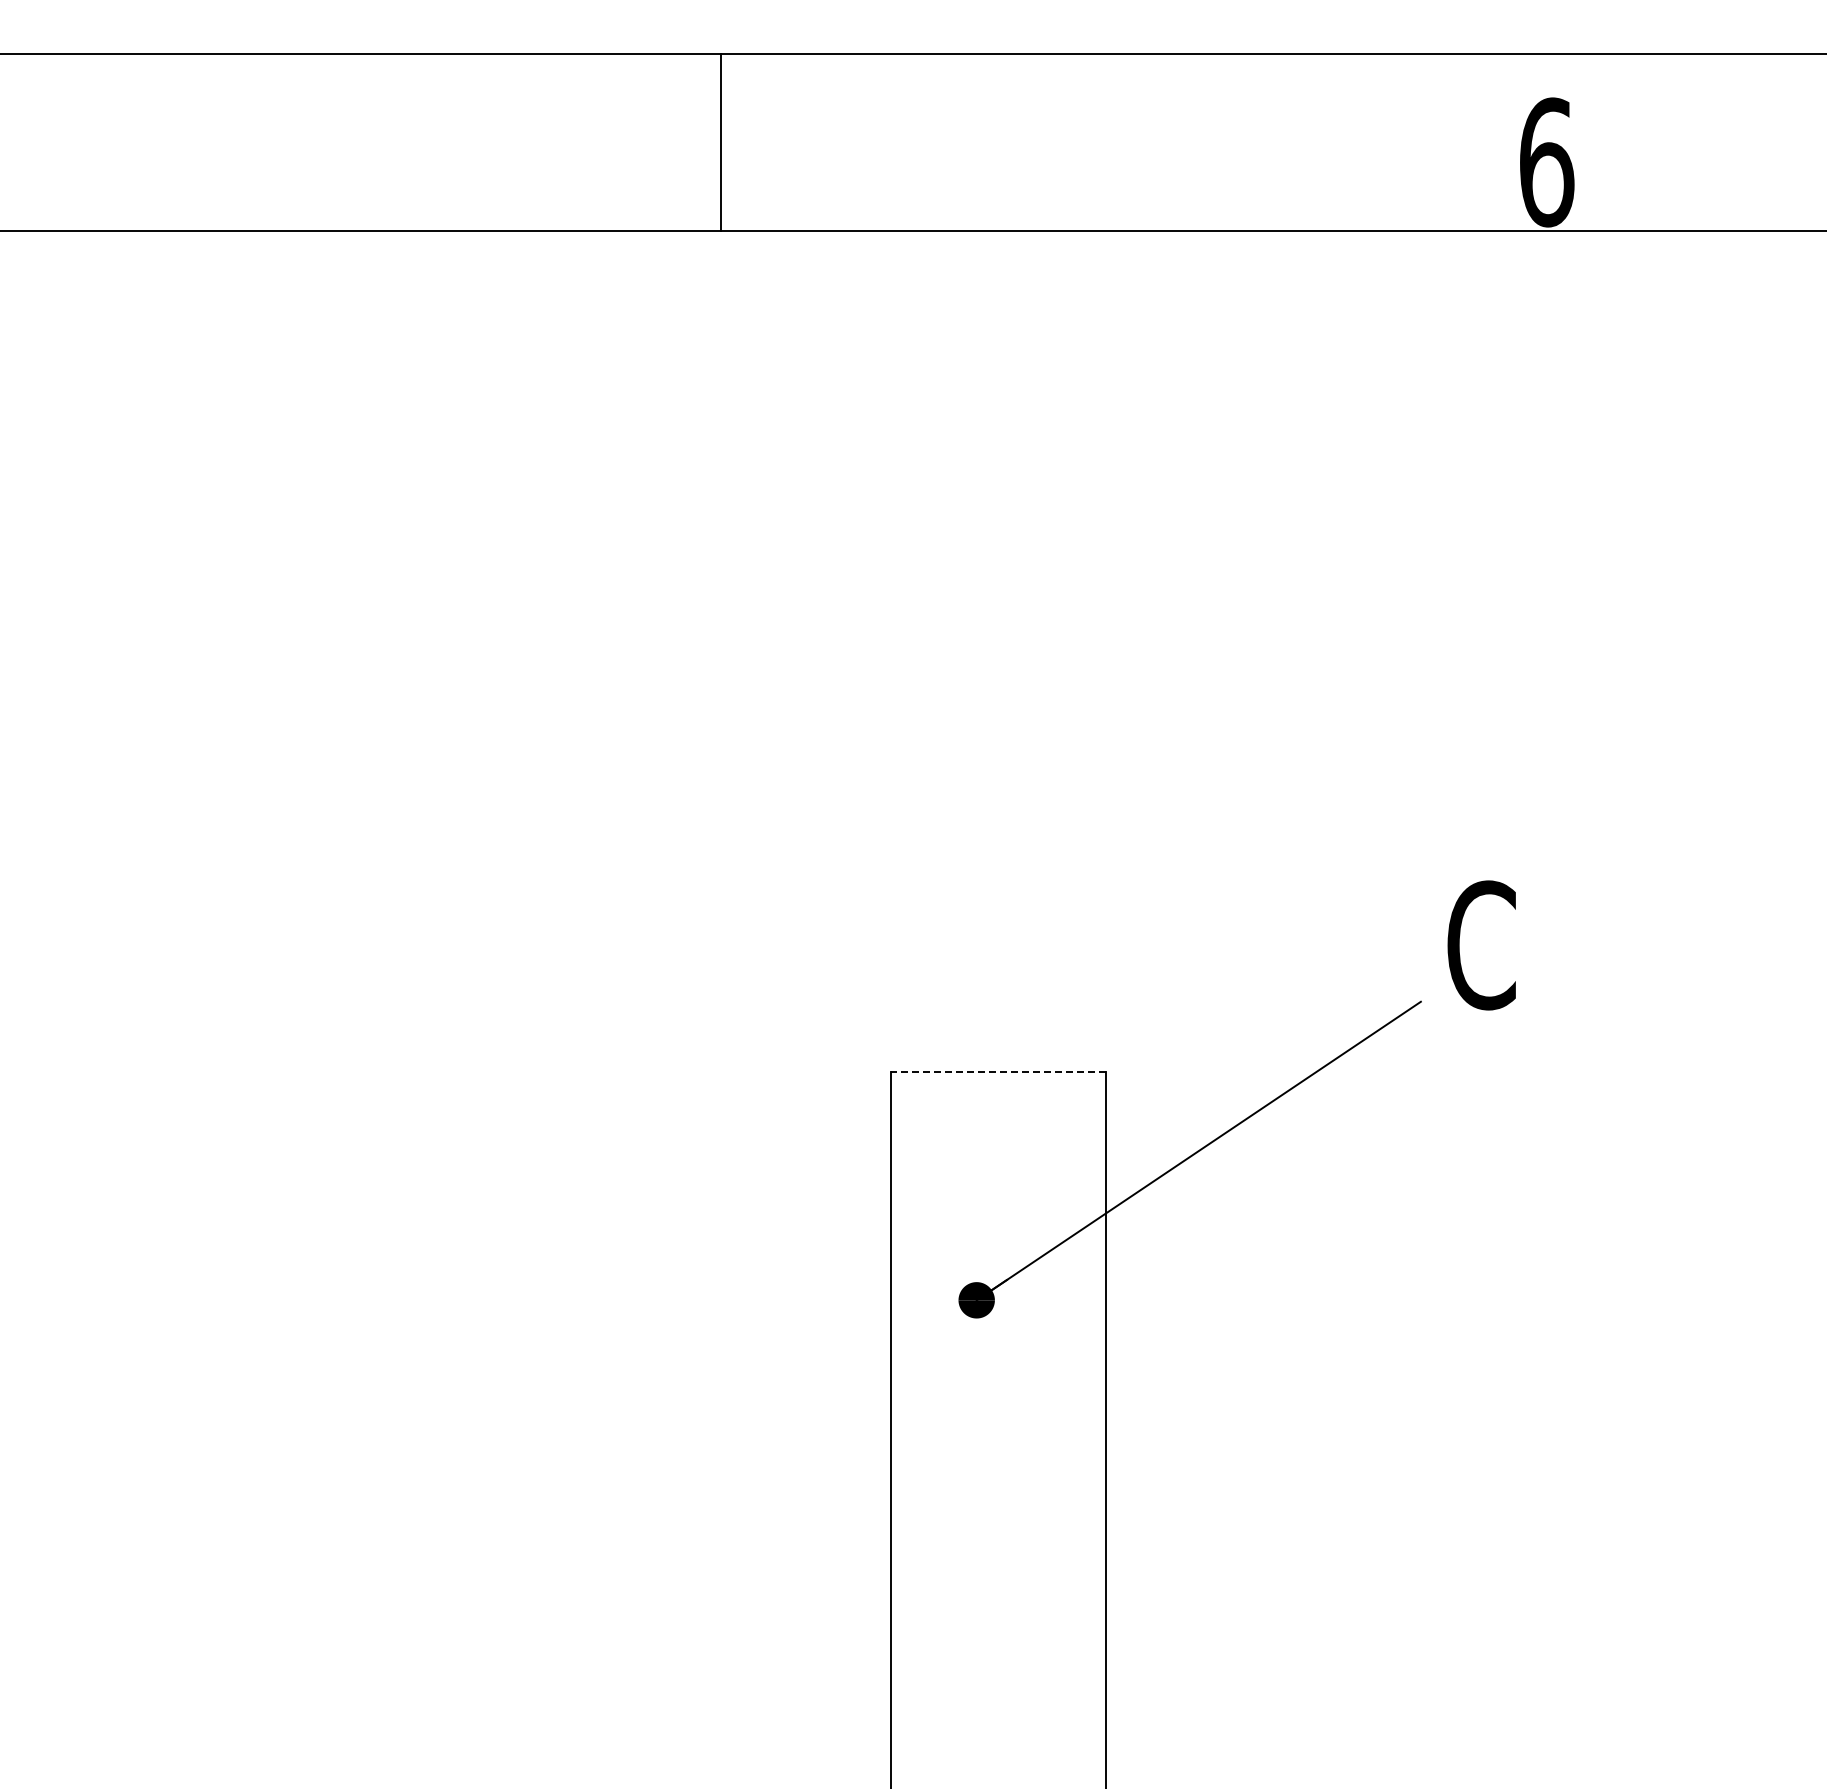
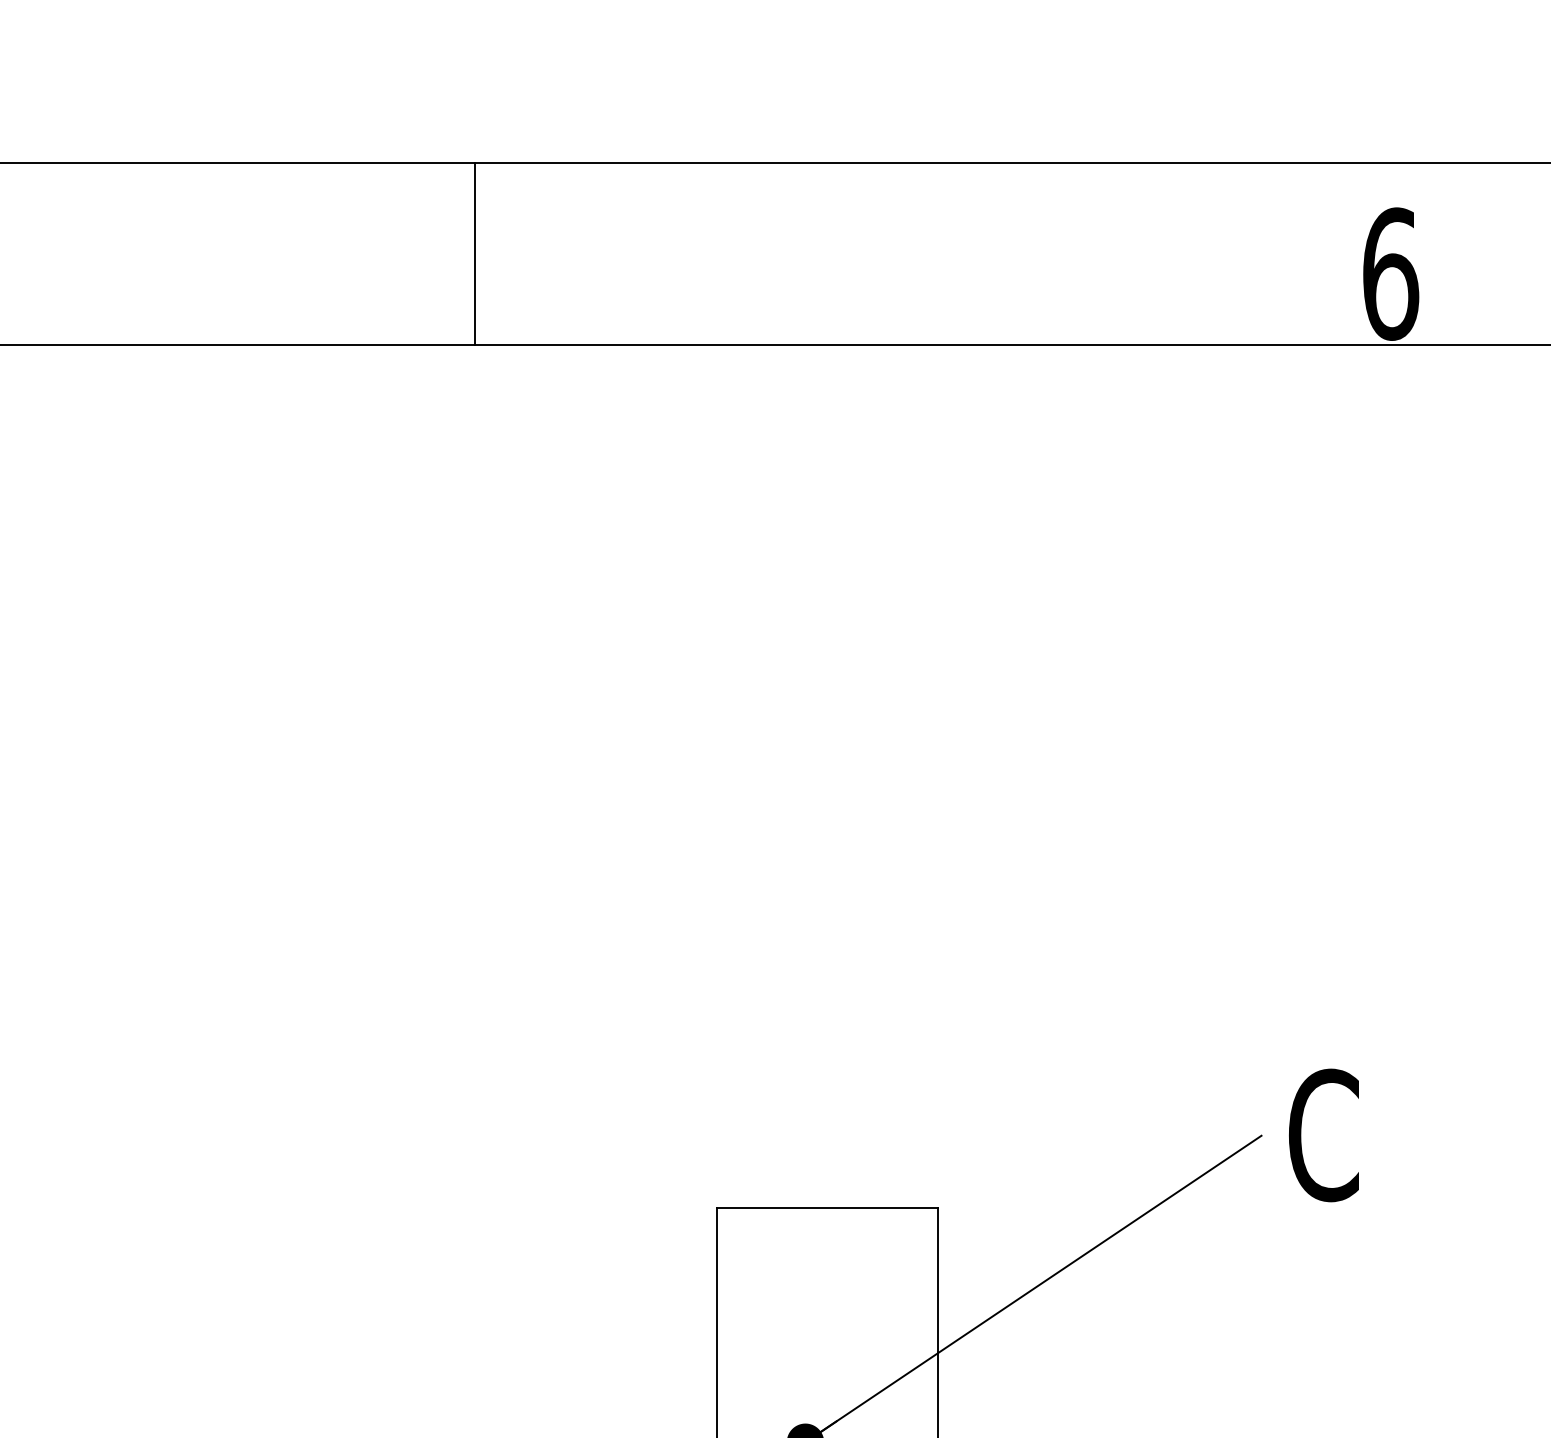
line: (720, 142) -> (474, 253), moved
text: (1481, 945) -> (1323, 1135), moved
line: (998, 1071) -> (827, 1207), dashed -> solid

